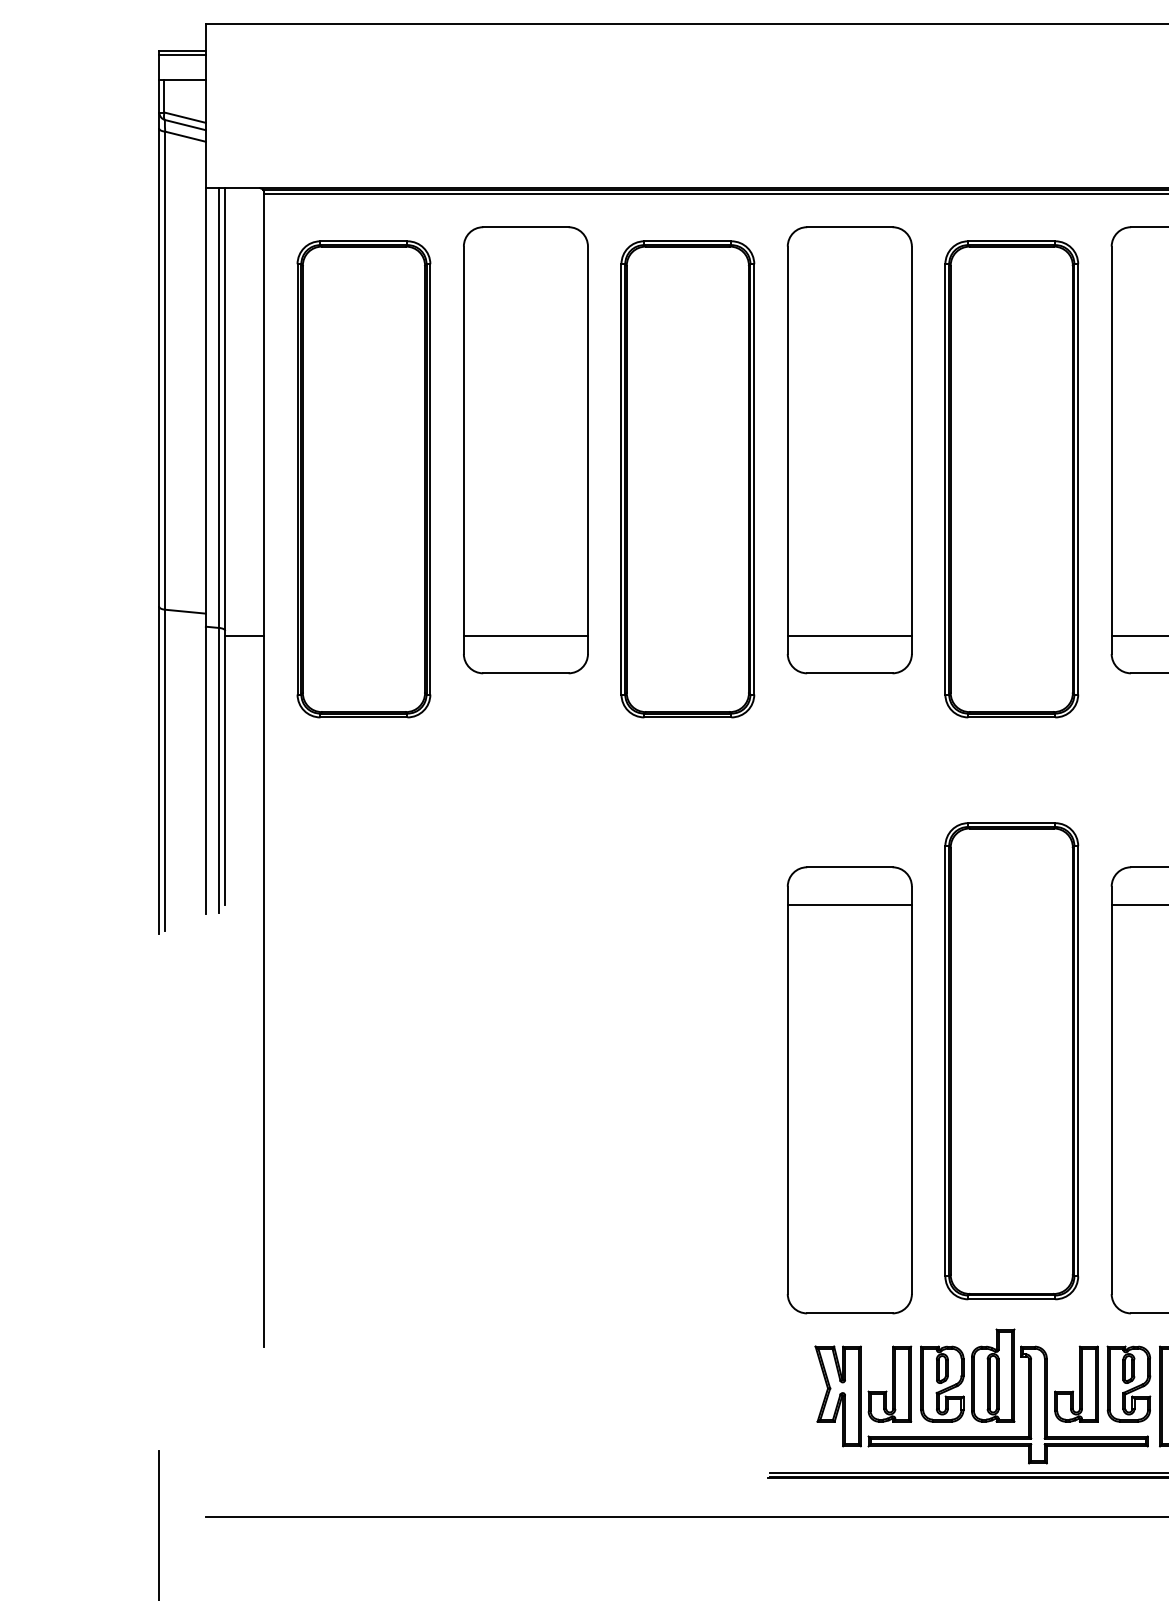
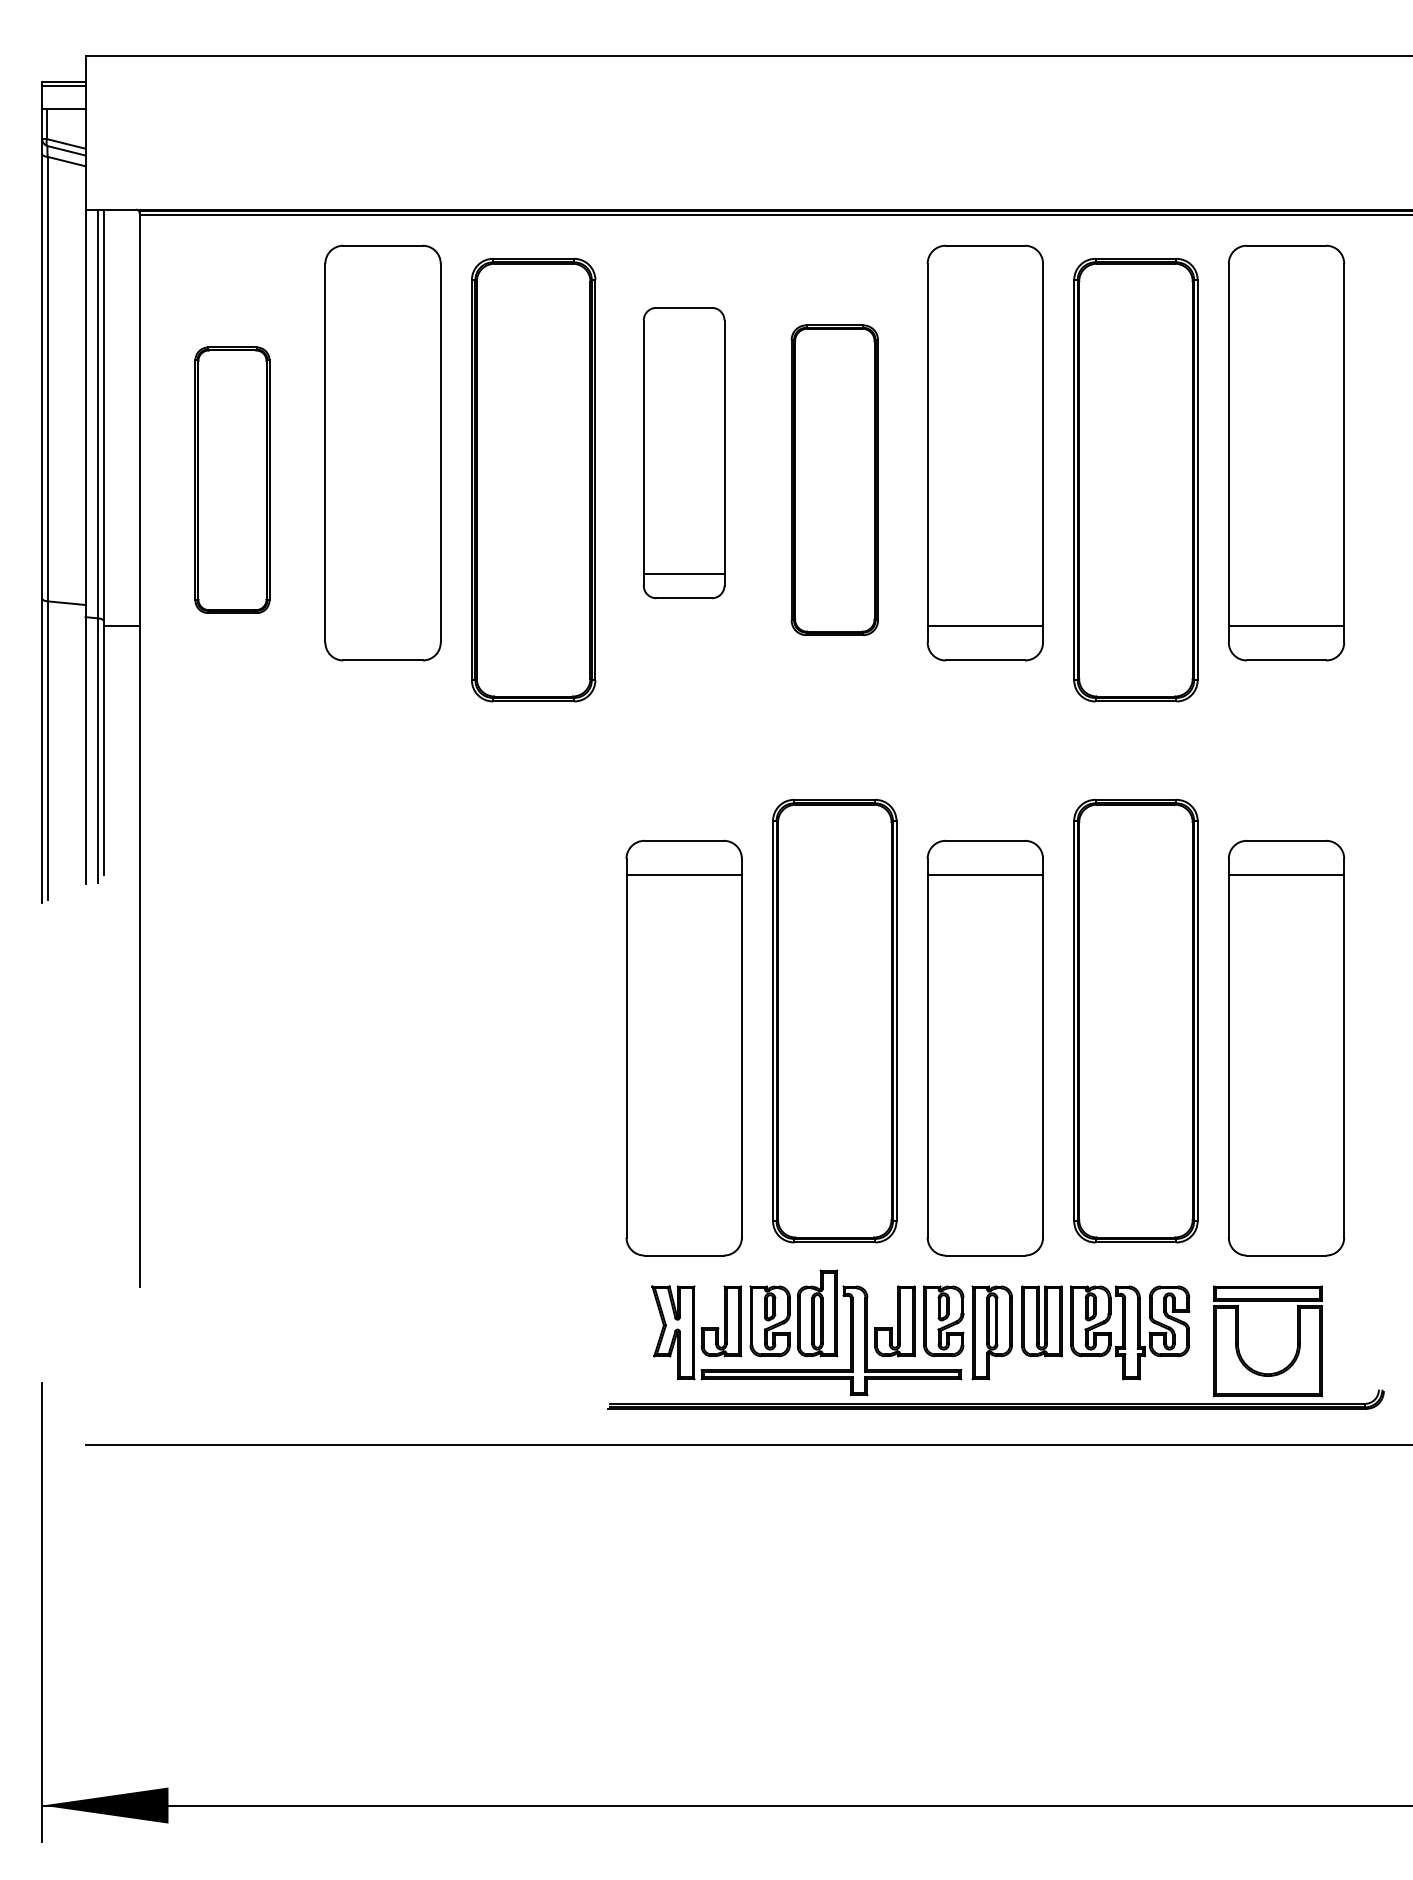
part: (849, 449) -> (683, 452), size x0.7
part: (363, 479) -> (232, 480), size x0.6
part: (1011, 479) -> (834, 480), size x0.7
line: (525, 635) -> (382, 625), removed

